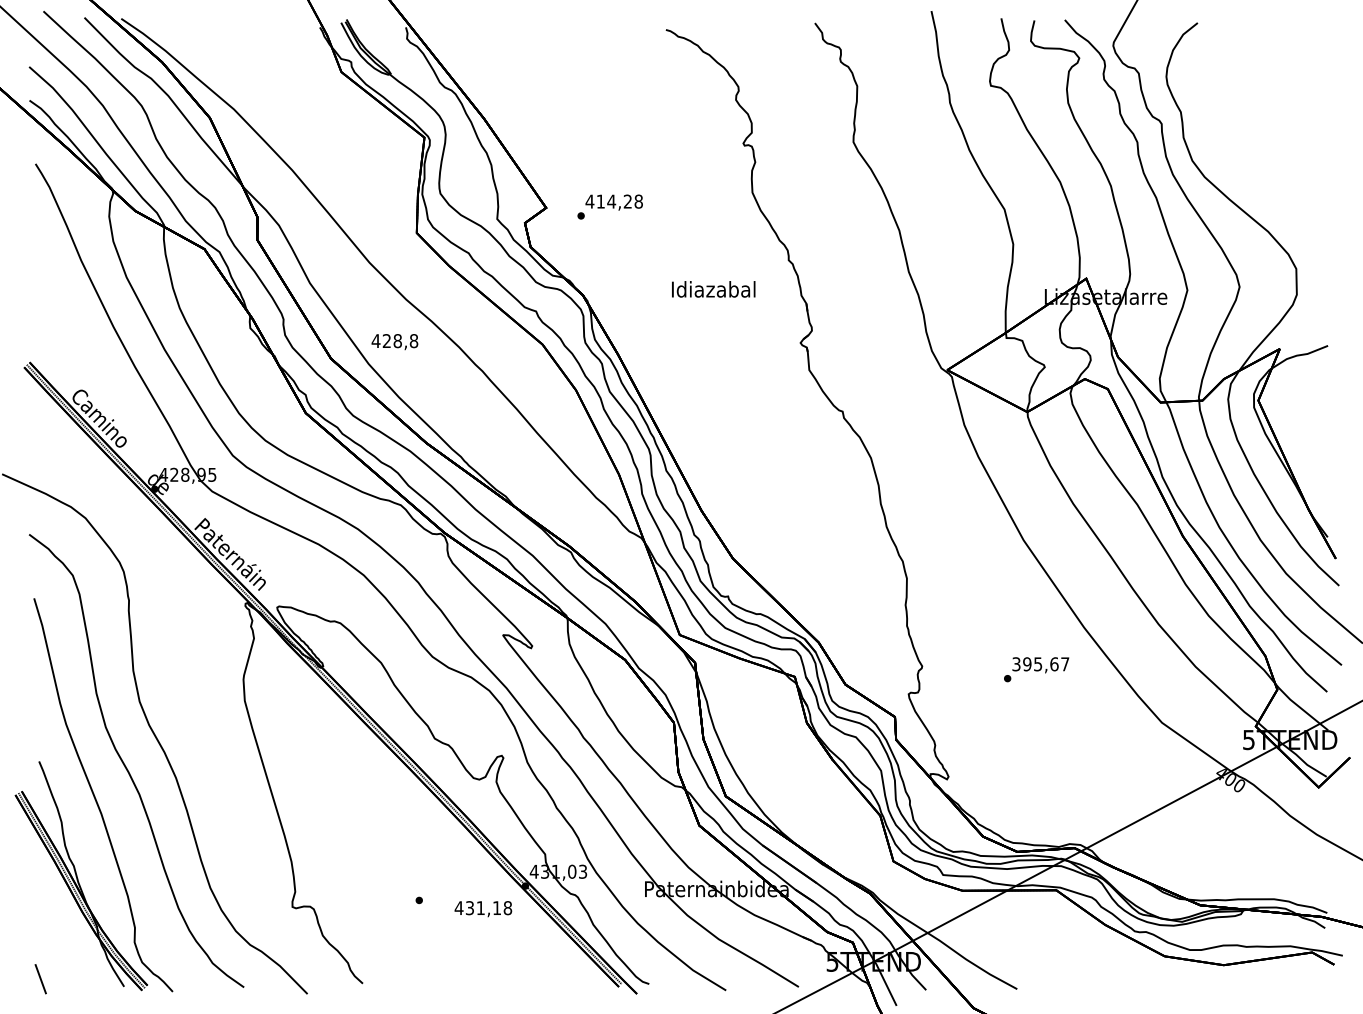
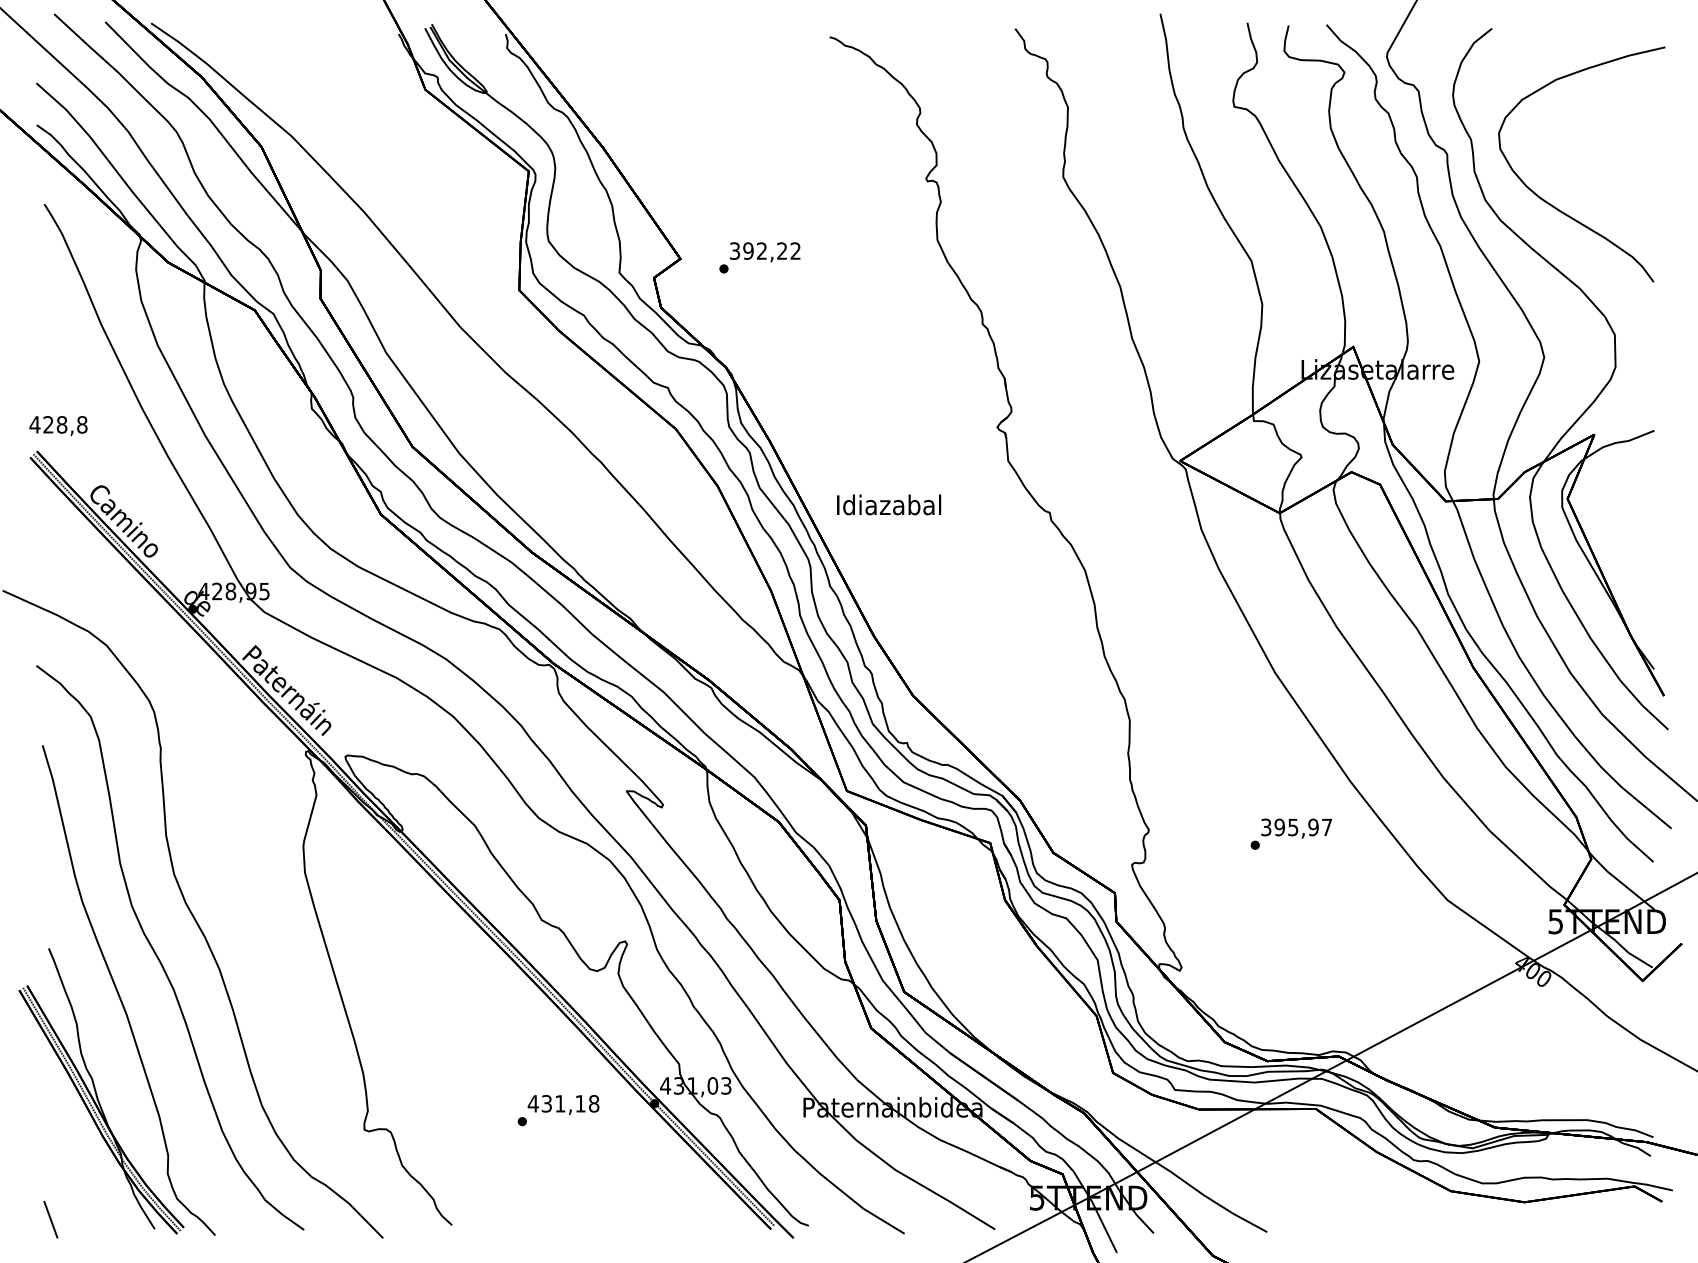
curve: (1248, 165) -> (1555, 206), added
text: (613, 201) -> (764, 250), 414,28 -> 392,22
text: (713, 289) -> (888, 505), moved
text: (394, 342) -> (57, 426), moved
text: (1054, 664) -> (1313, 827), 395,67 -> 395,97
text: (483, 909) -> (563, 1105), moved

